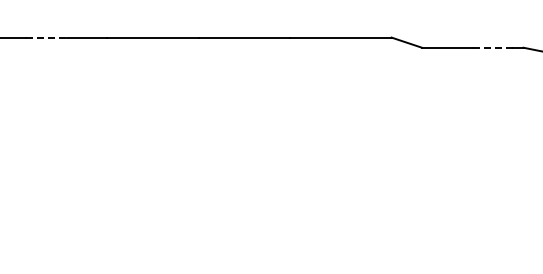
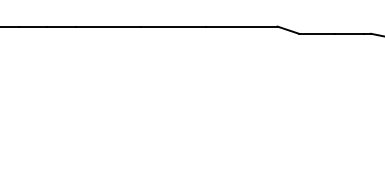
line: (46, 37) -> (33, 26), dashed -> solid
line: (493, 47) -> (349, 33), dashed -> solid

